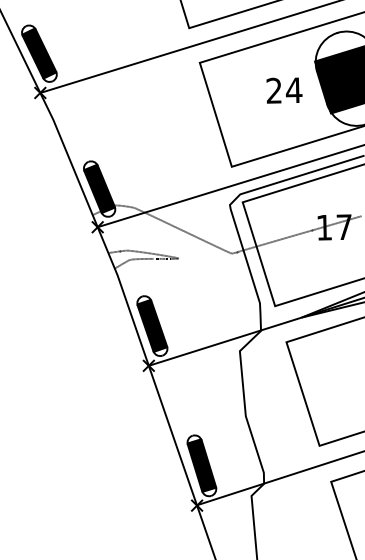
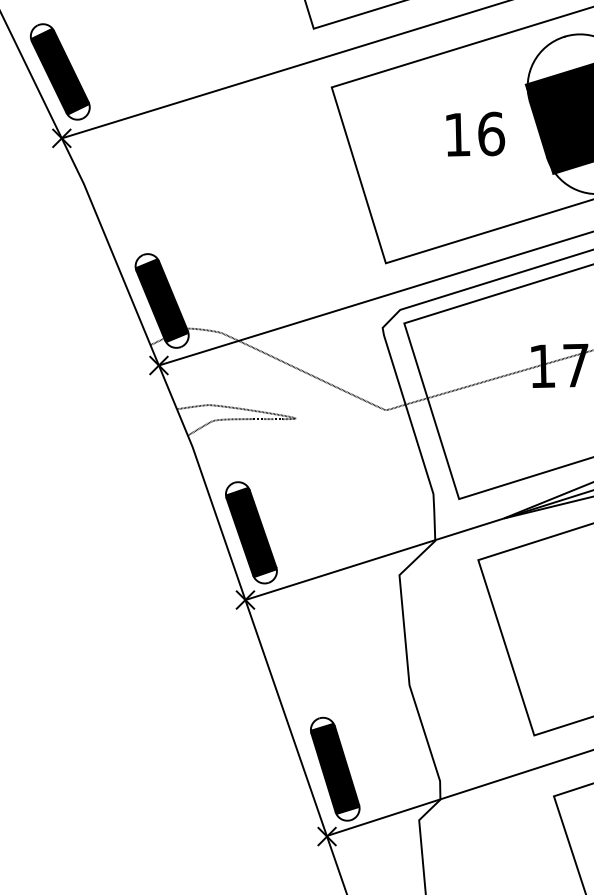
text: (284, 90) -> (474, 134), 24 -> 16

